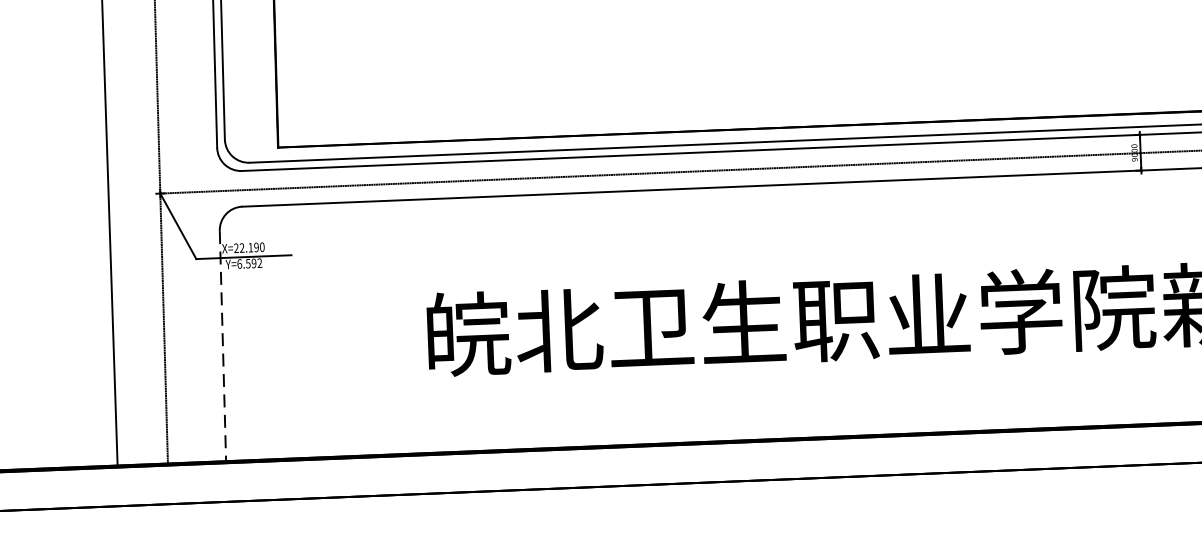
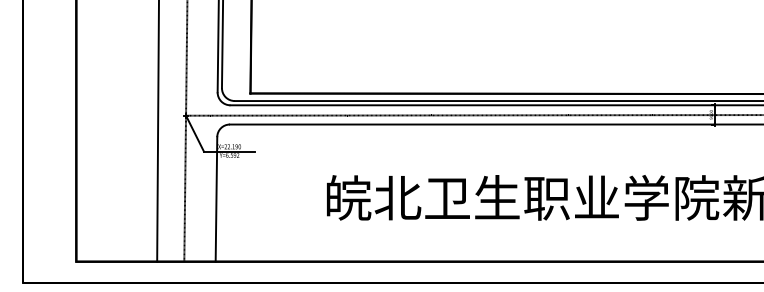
line: (223, 346) -> (216, 199), dashed -> solid

